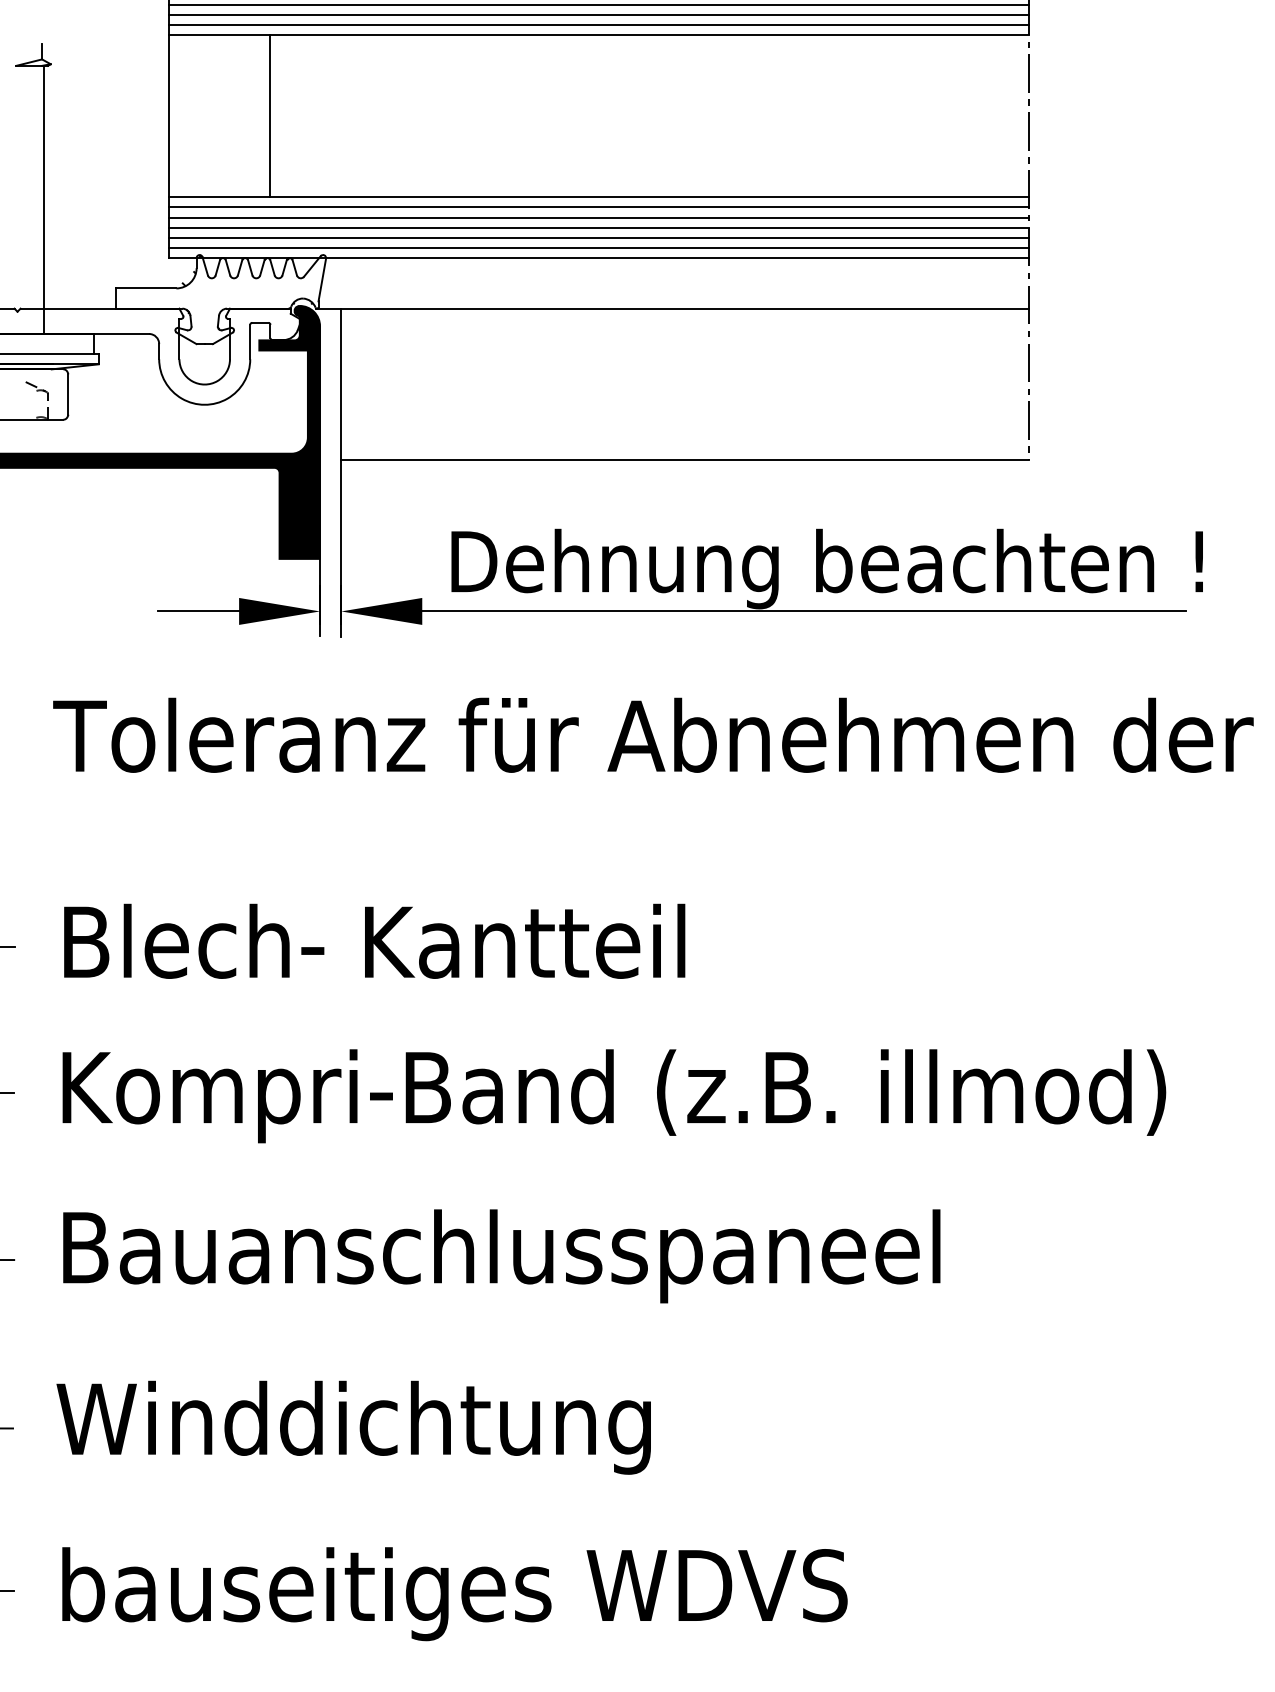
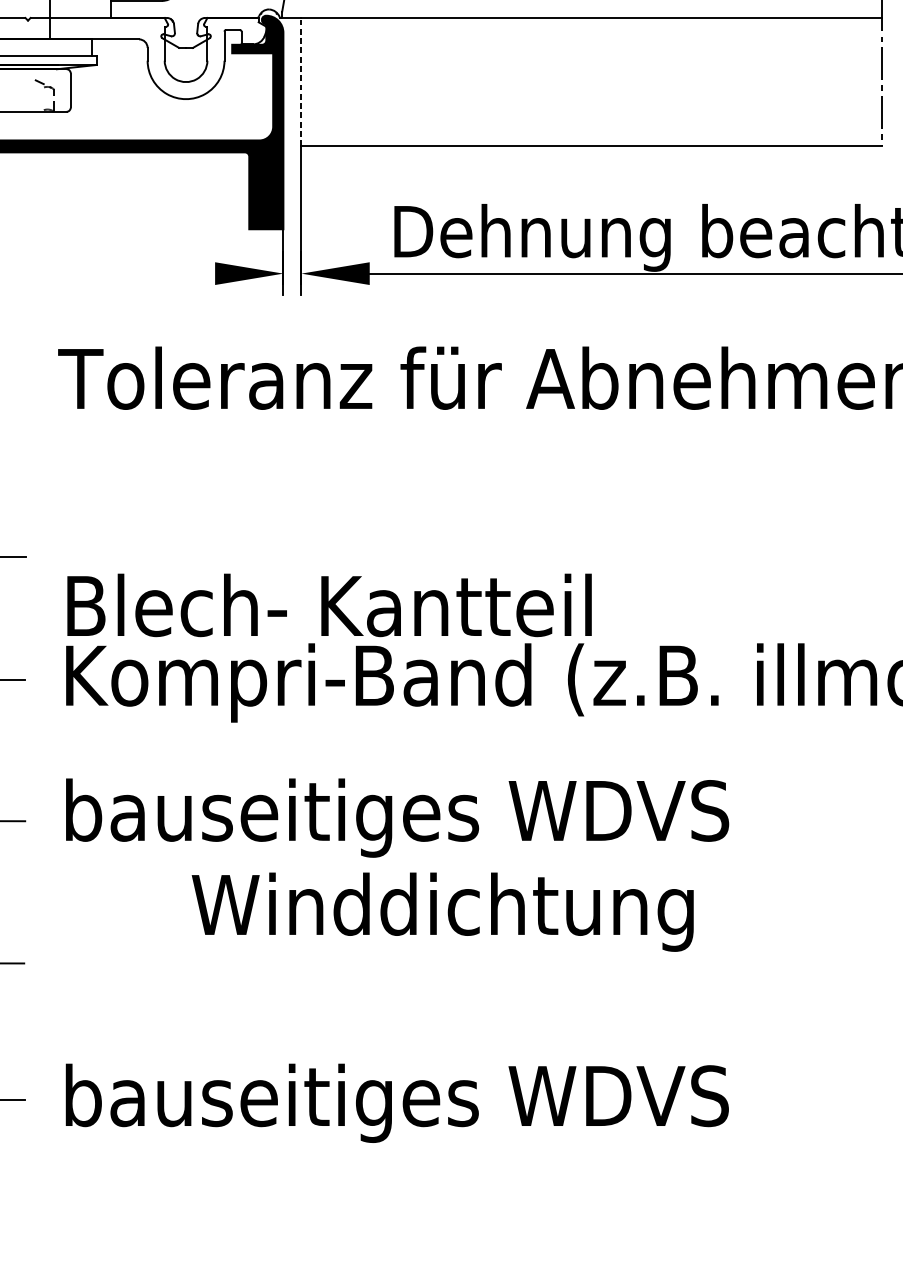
line: (341, 384) -> (301, 82), solid -> dashed
line: (198, 611) -> (180, 273), removed
text: (374, 940) -> (329, 604), moved
text: (501, 1256) -> (436, 818), Bauanschlusspaneel -> bauseitiges WDVS
text: (353, 1427) -> (442, 911), moved

